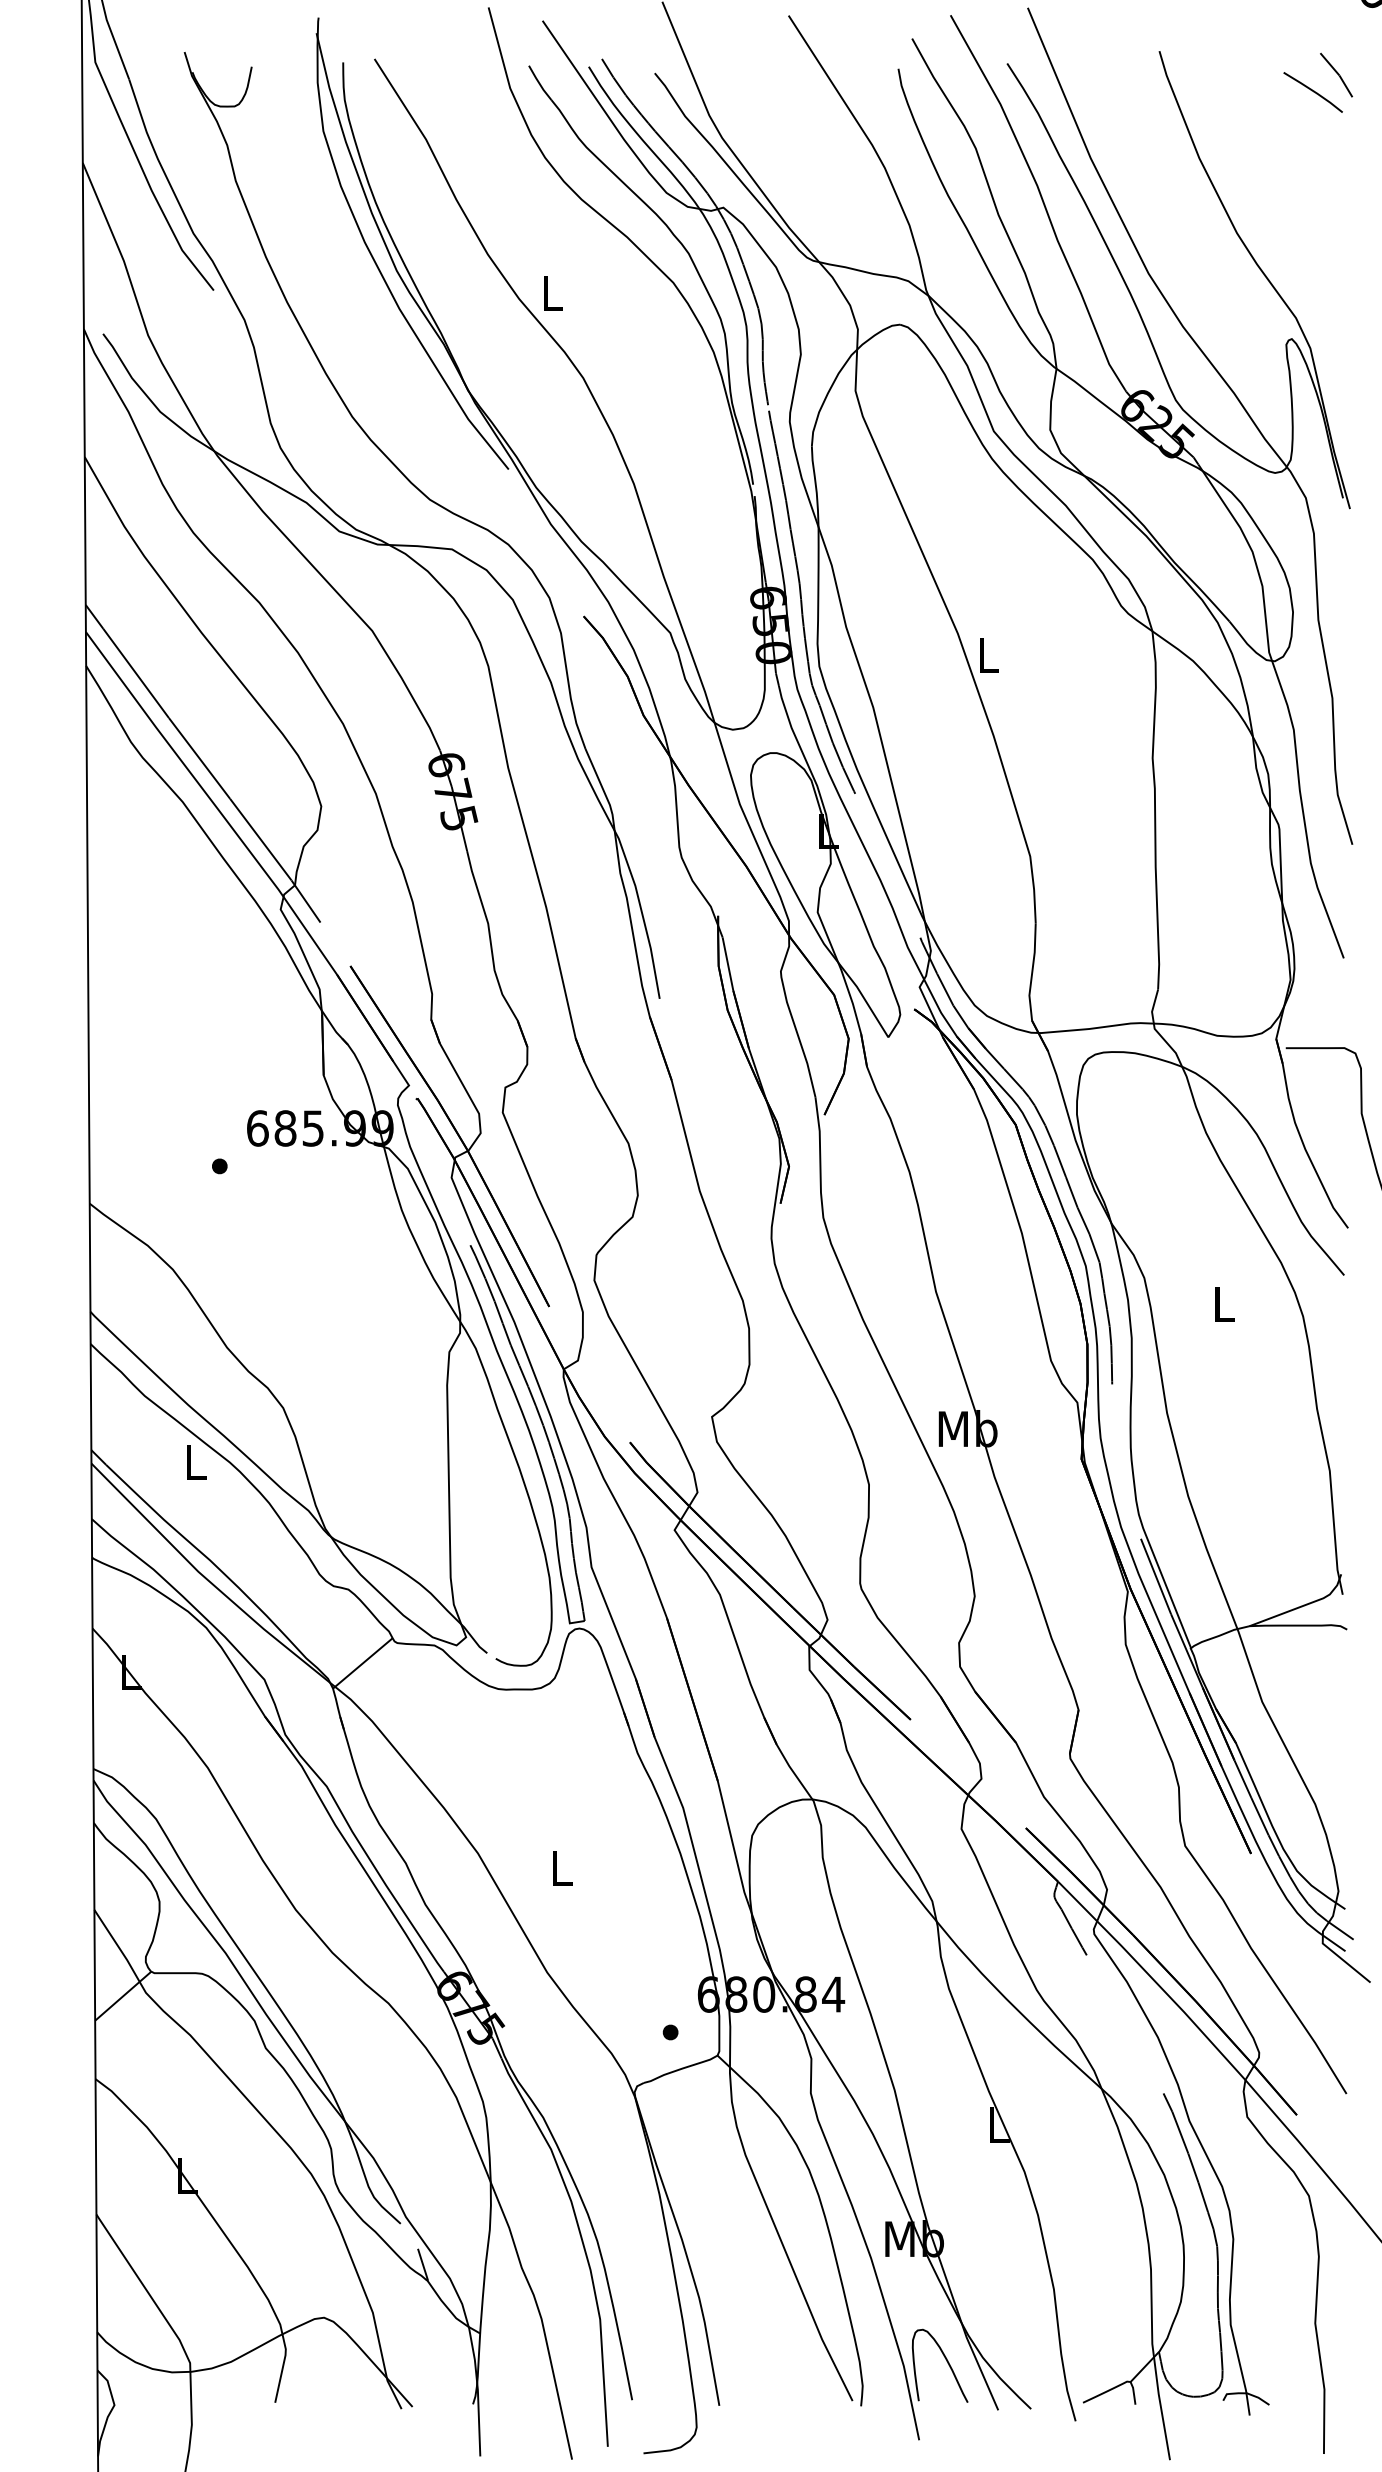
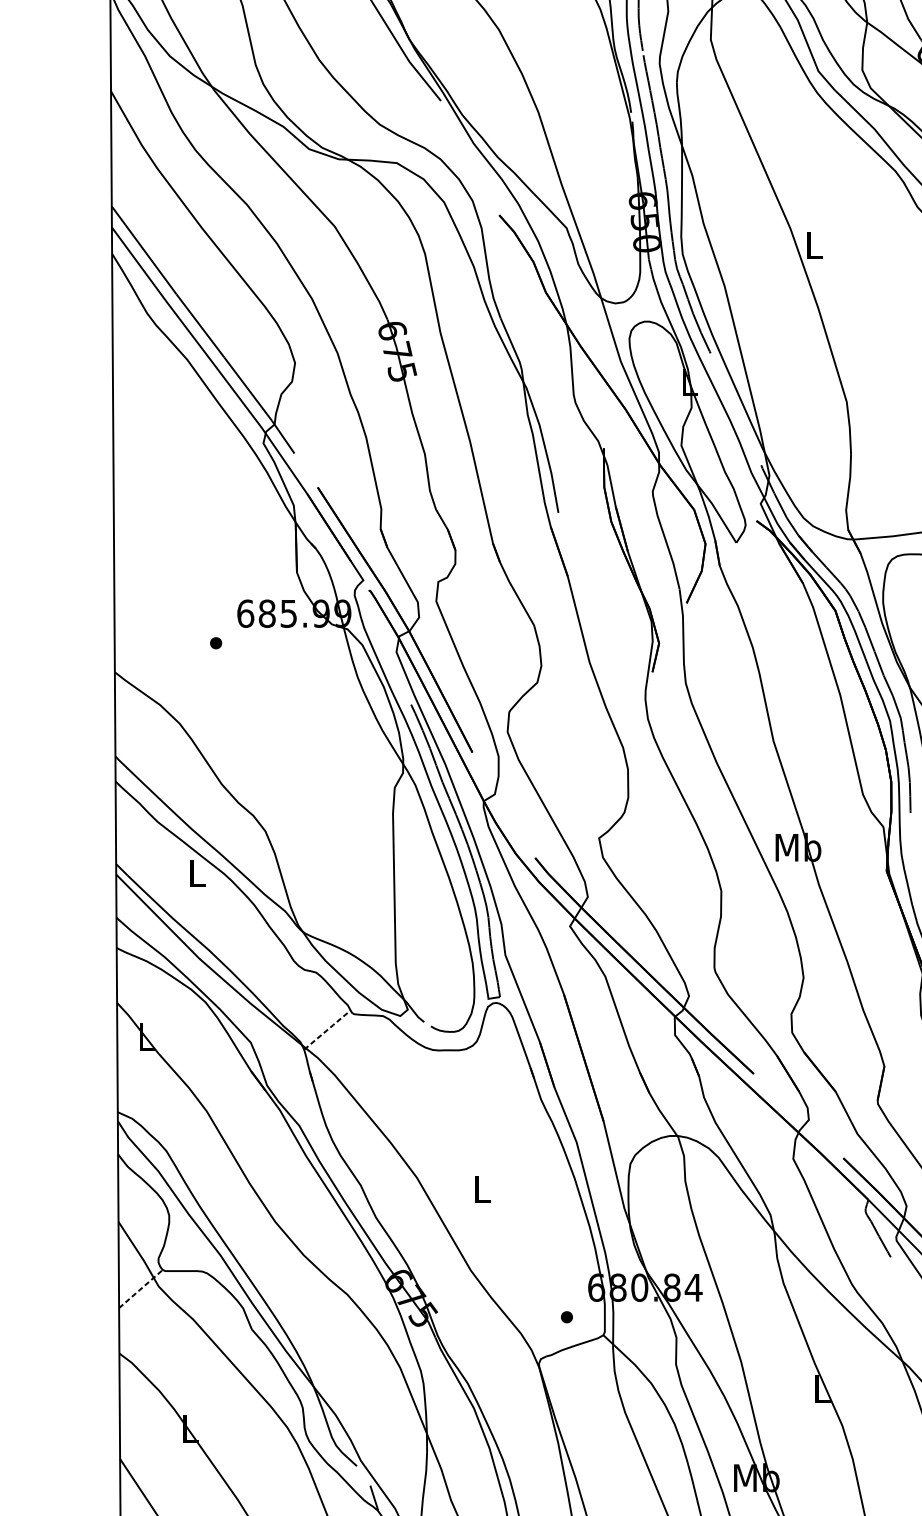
line: (362, 1663) -> (327, 1030), solid -> dashed
line: (123, 1995) -> (141, 1288), solid -> dashed

